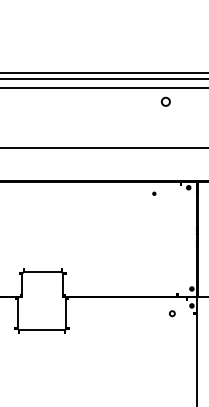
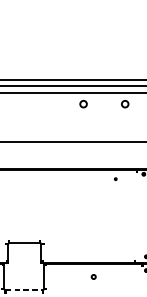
circle: (114, 101) -> (83, 103), added
circle: (172, 313) -> (93, 276), moved
line: (42, 330) -> (24, 290), solid -> dashed

